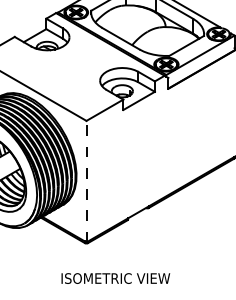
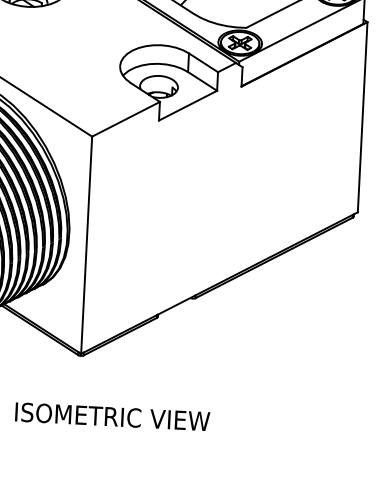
line: (86, 181) -> (86, 245), dashed -> solid
text: (115, 278) -> (112, 416), moved

